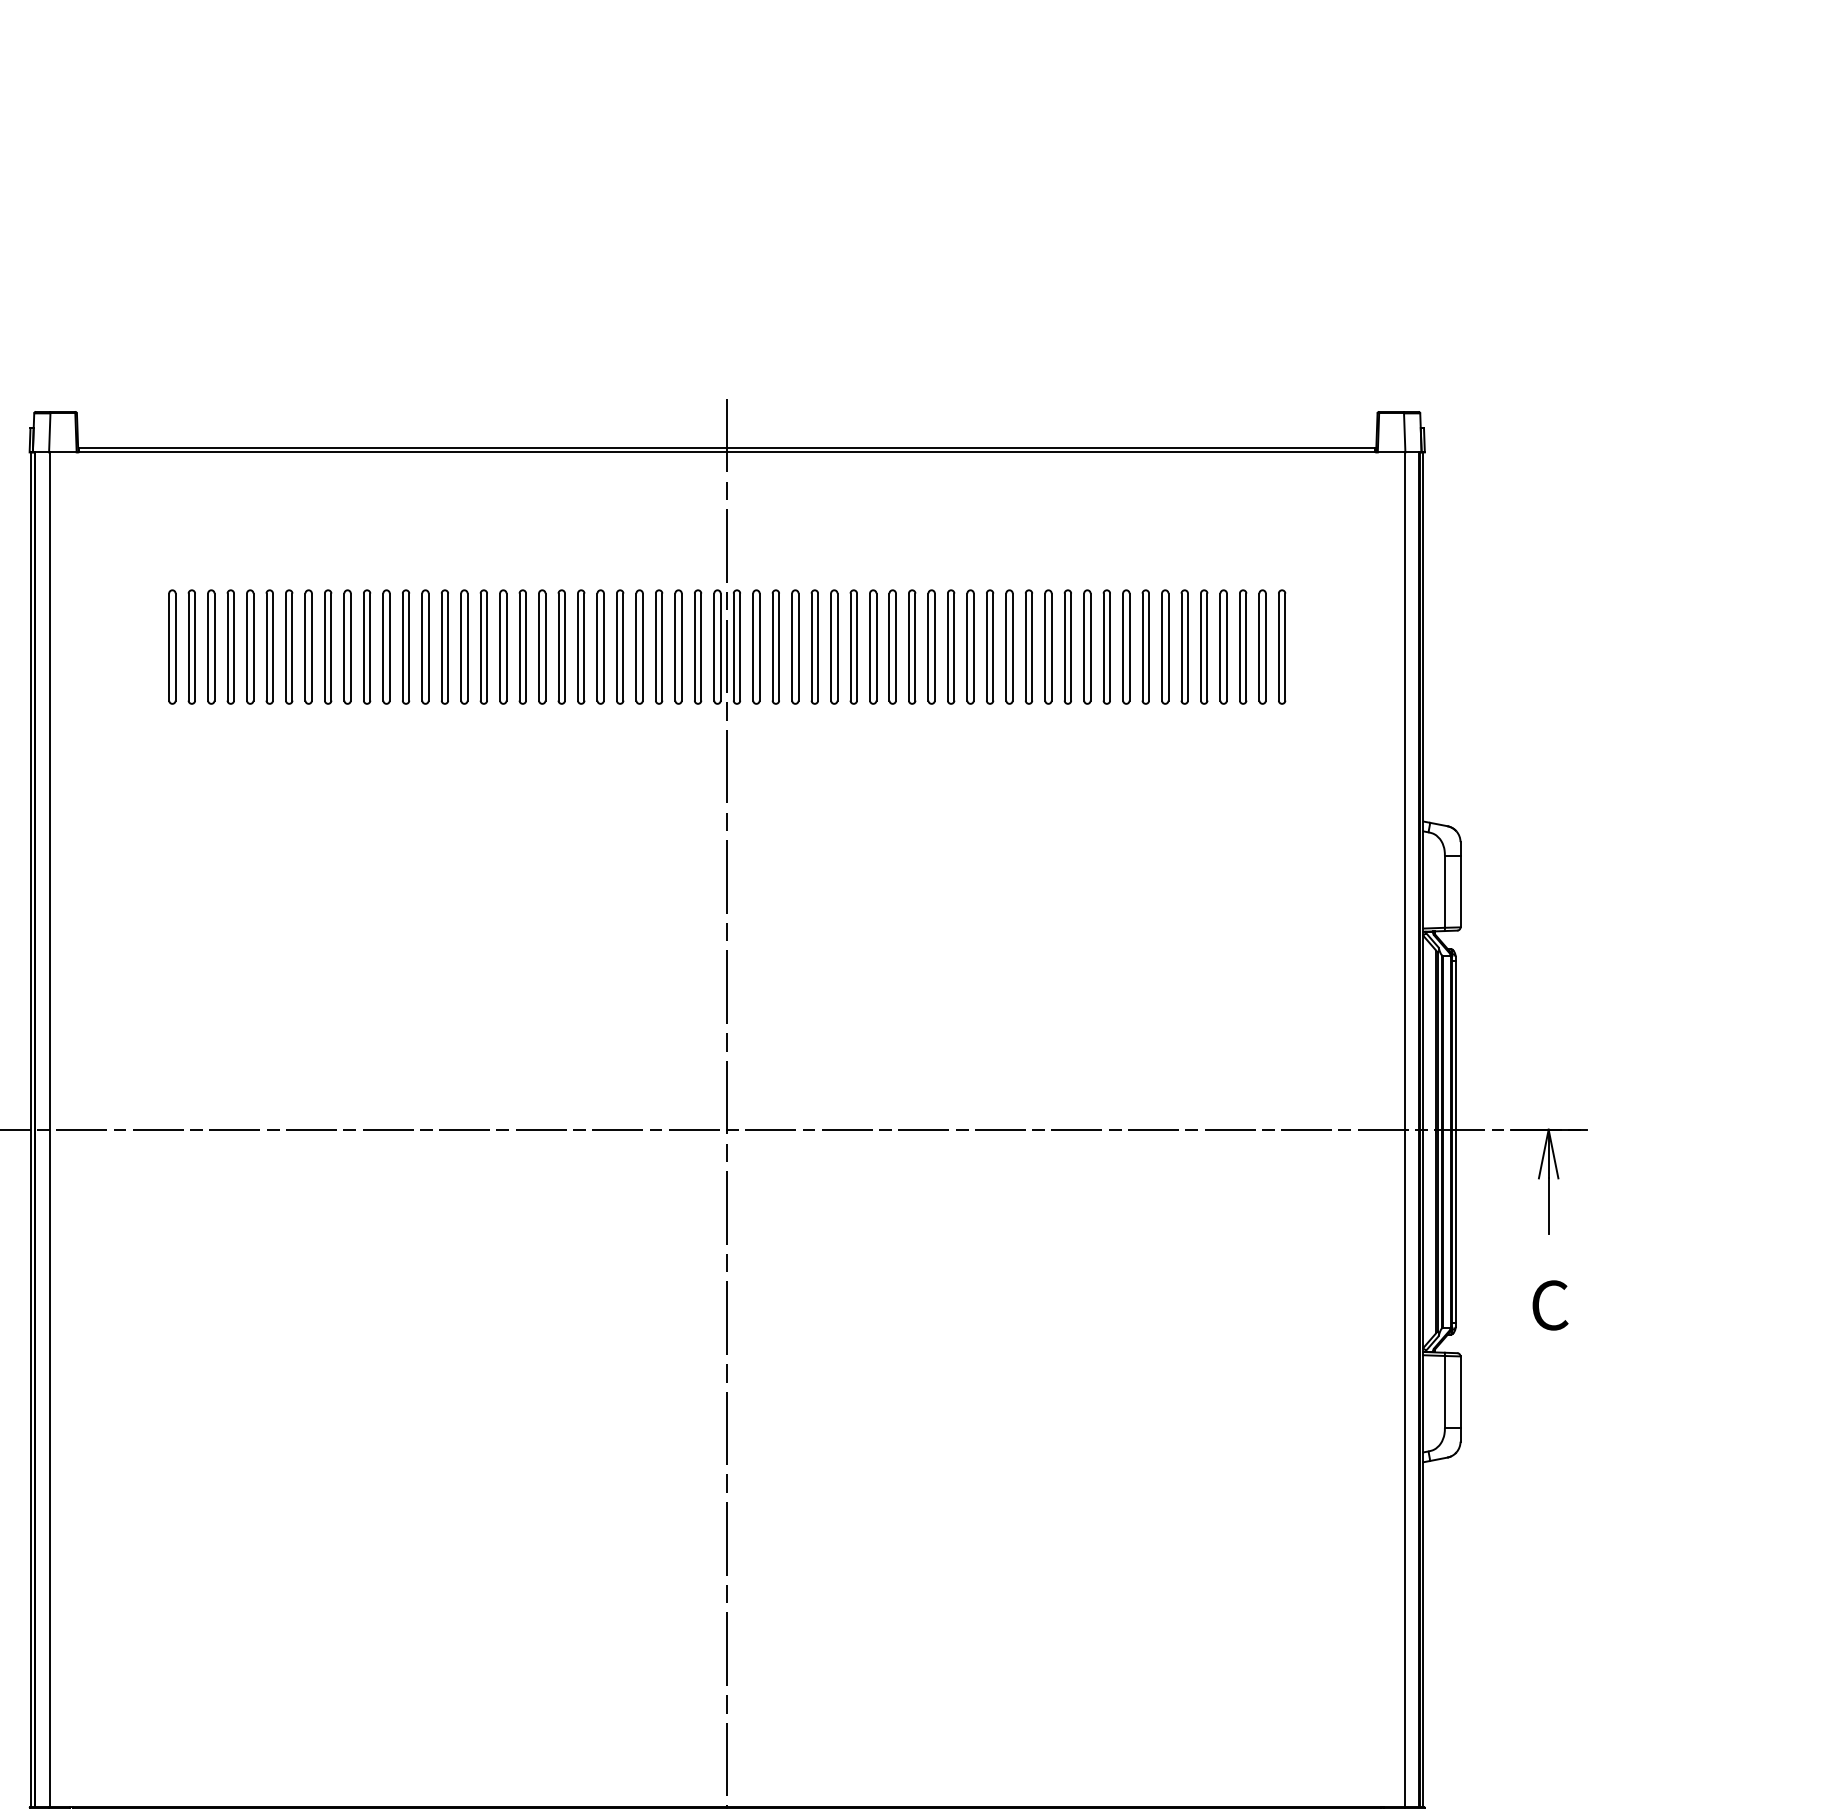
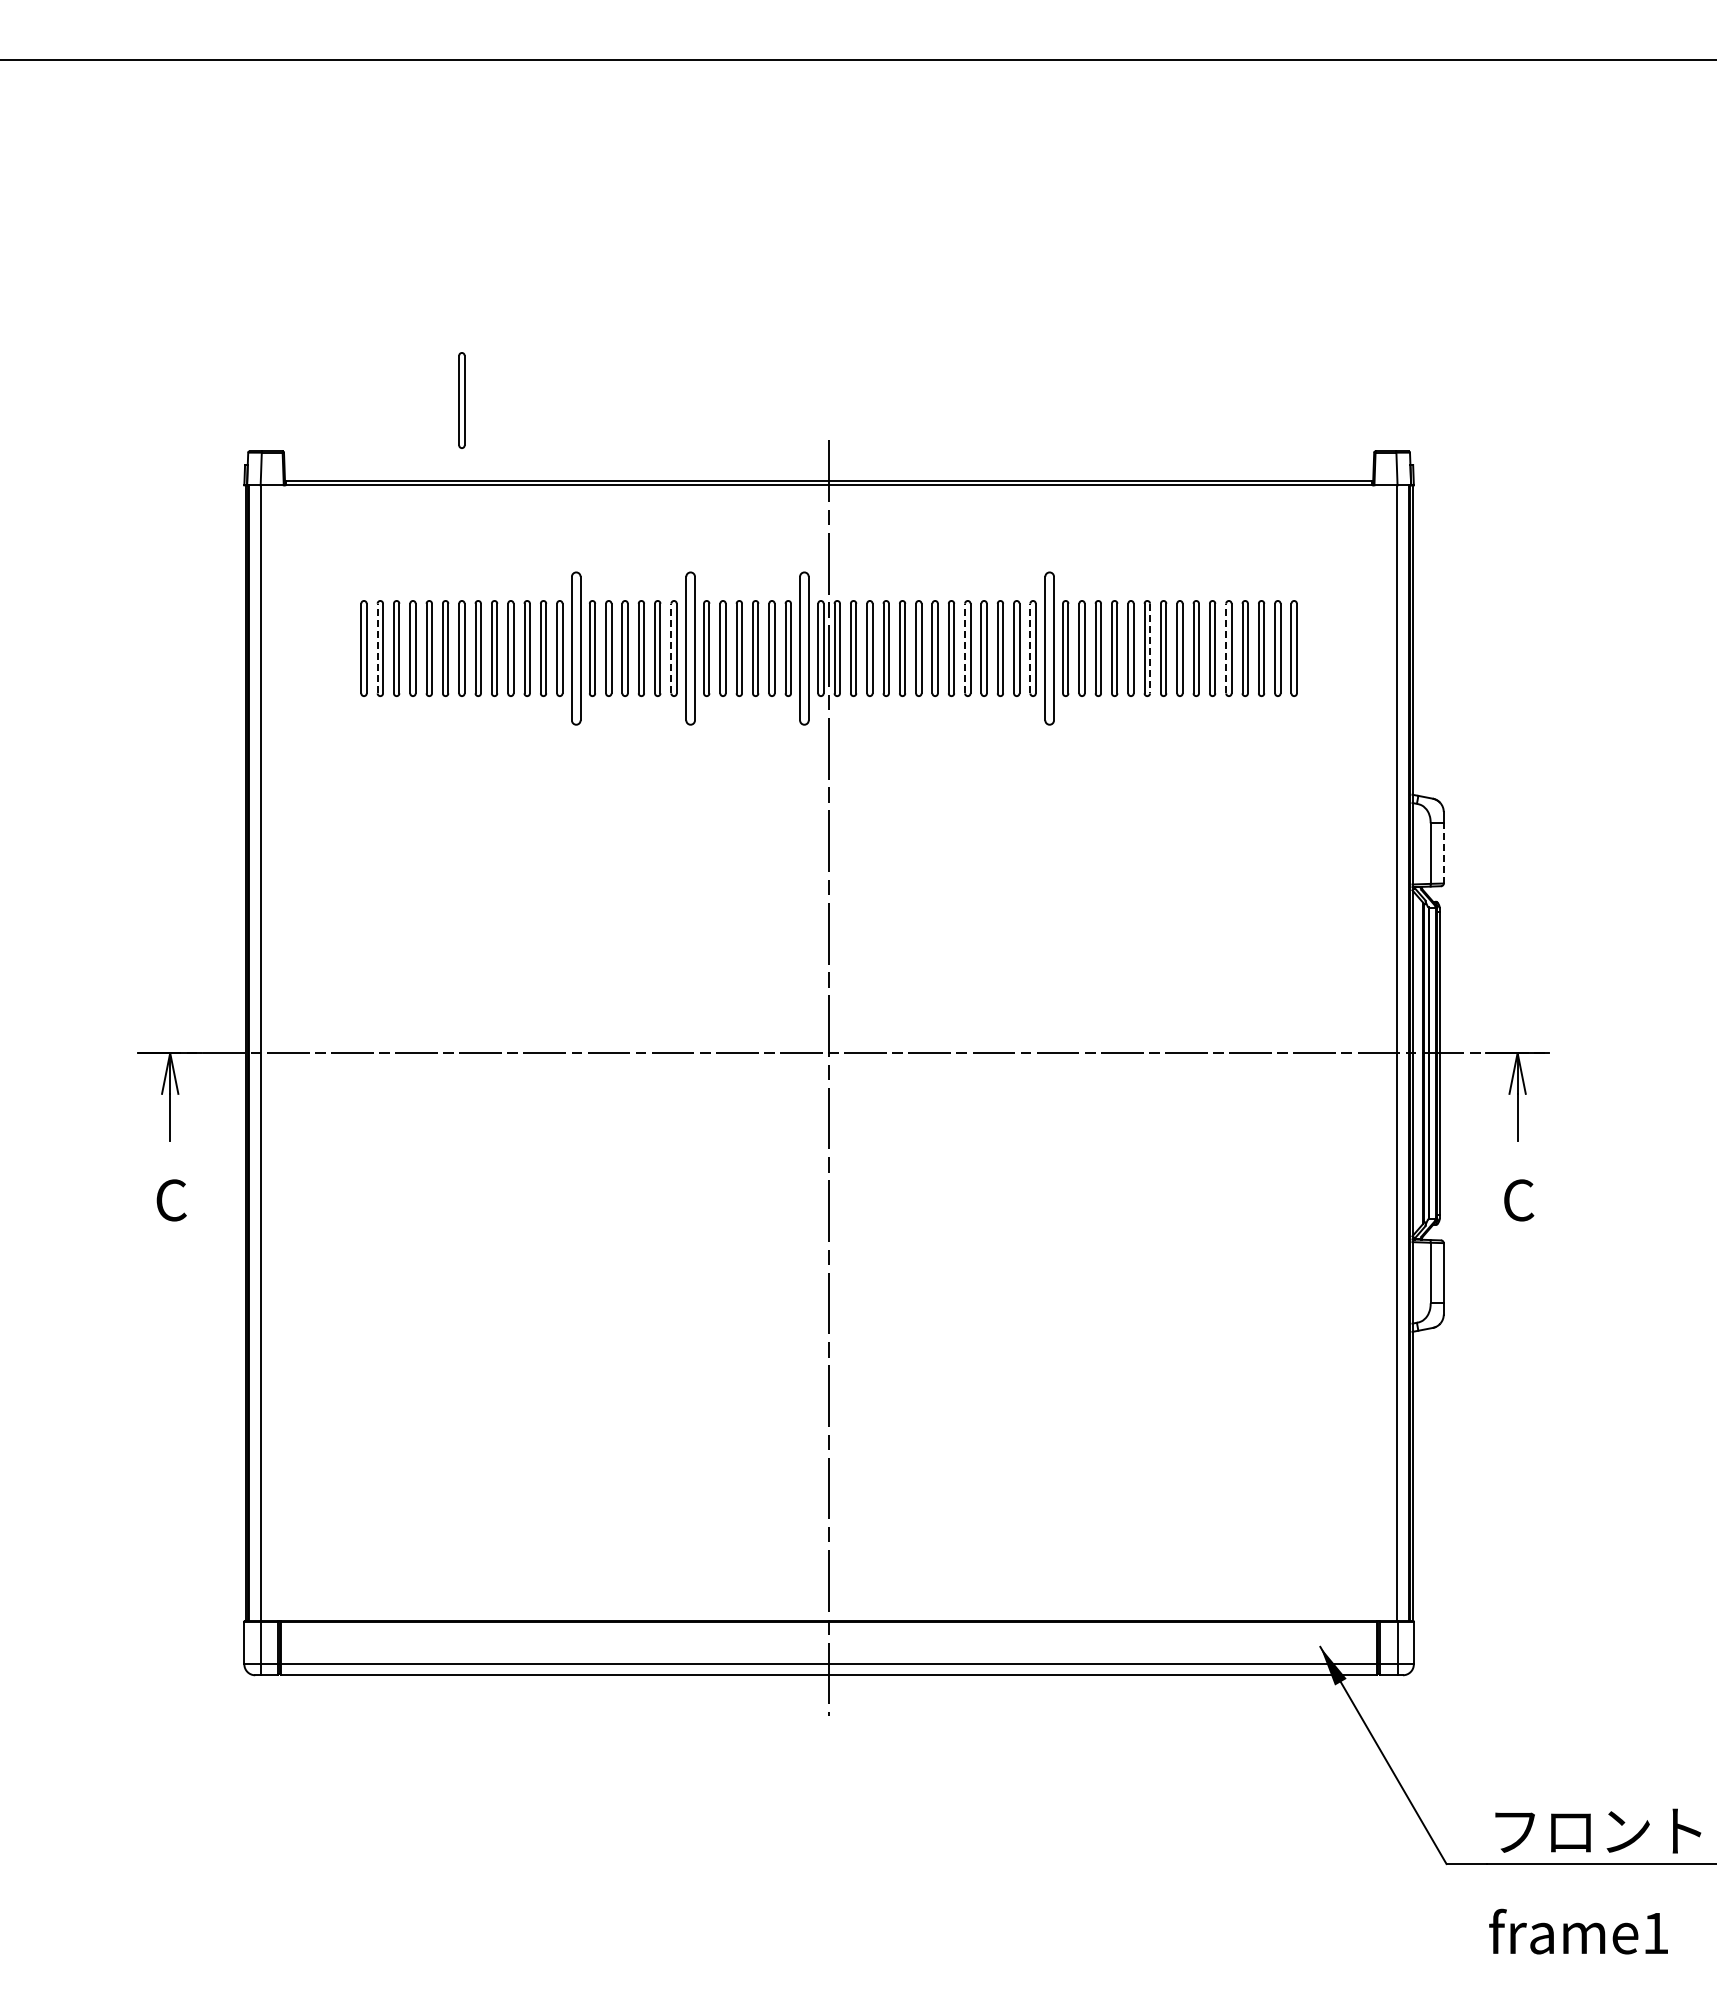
part: (288, 351) -> (461, 400), added
line: (188, 647) -> (377, 648), solid -> dashed
part: (424, 647) -> (575, 648), size x1.6
line: (539, 647) -> (671, 648), solid -> dashed
part: (560, 647) -> (689, 648), size x1.6
part: (697, 647) -> (804, 648), size x1.6
line: (889, 647) -> (965, 648), solid -> dashed
line: (967, 647) -> (1030, 648), solid -> dashed
part: (988, 647) -> (1048, 648), size x1.6
line: (1110, 647) -> (1150, 648), solid -> dashed
line: (1201, 647) -> (1226, 648), solid -> dashed
line: (1460, 890) -> (1443, 852), solid -> dashed

